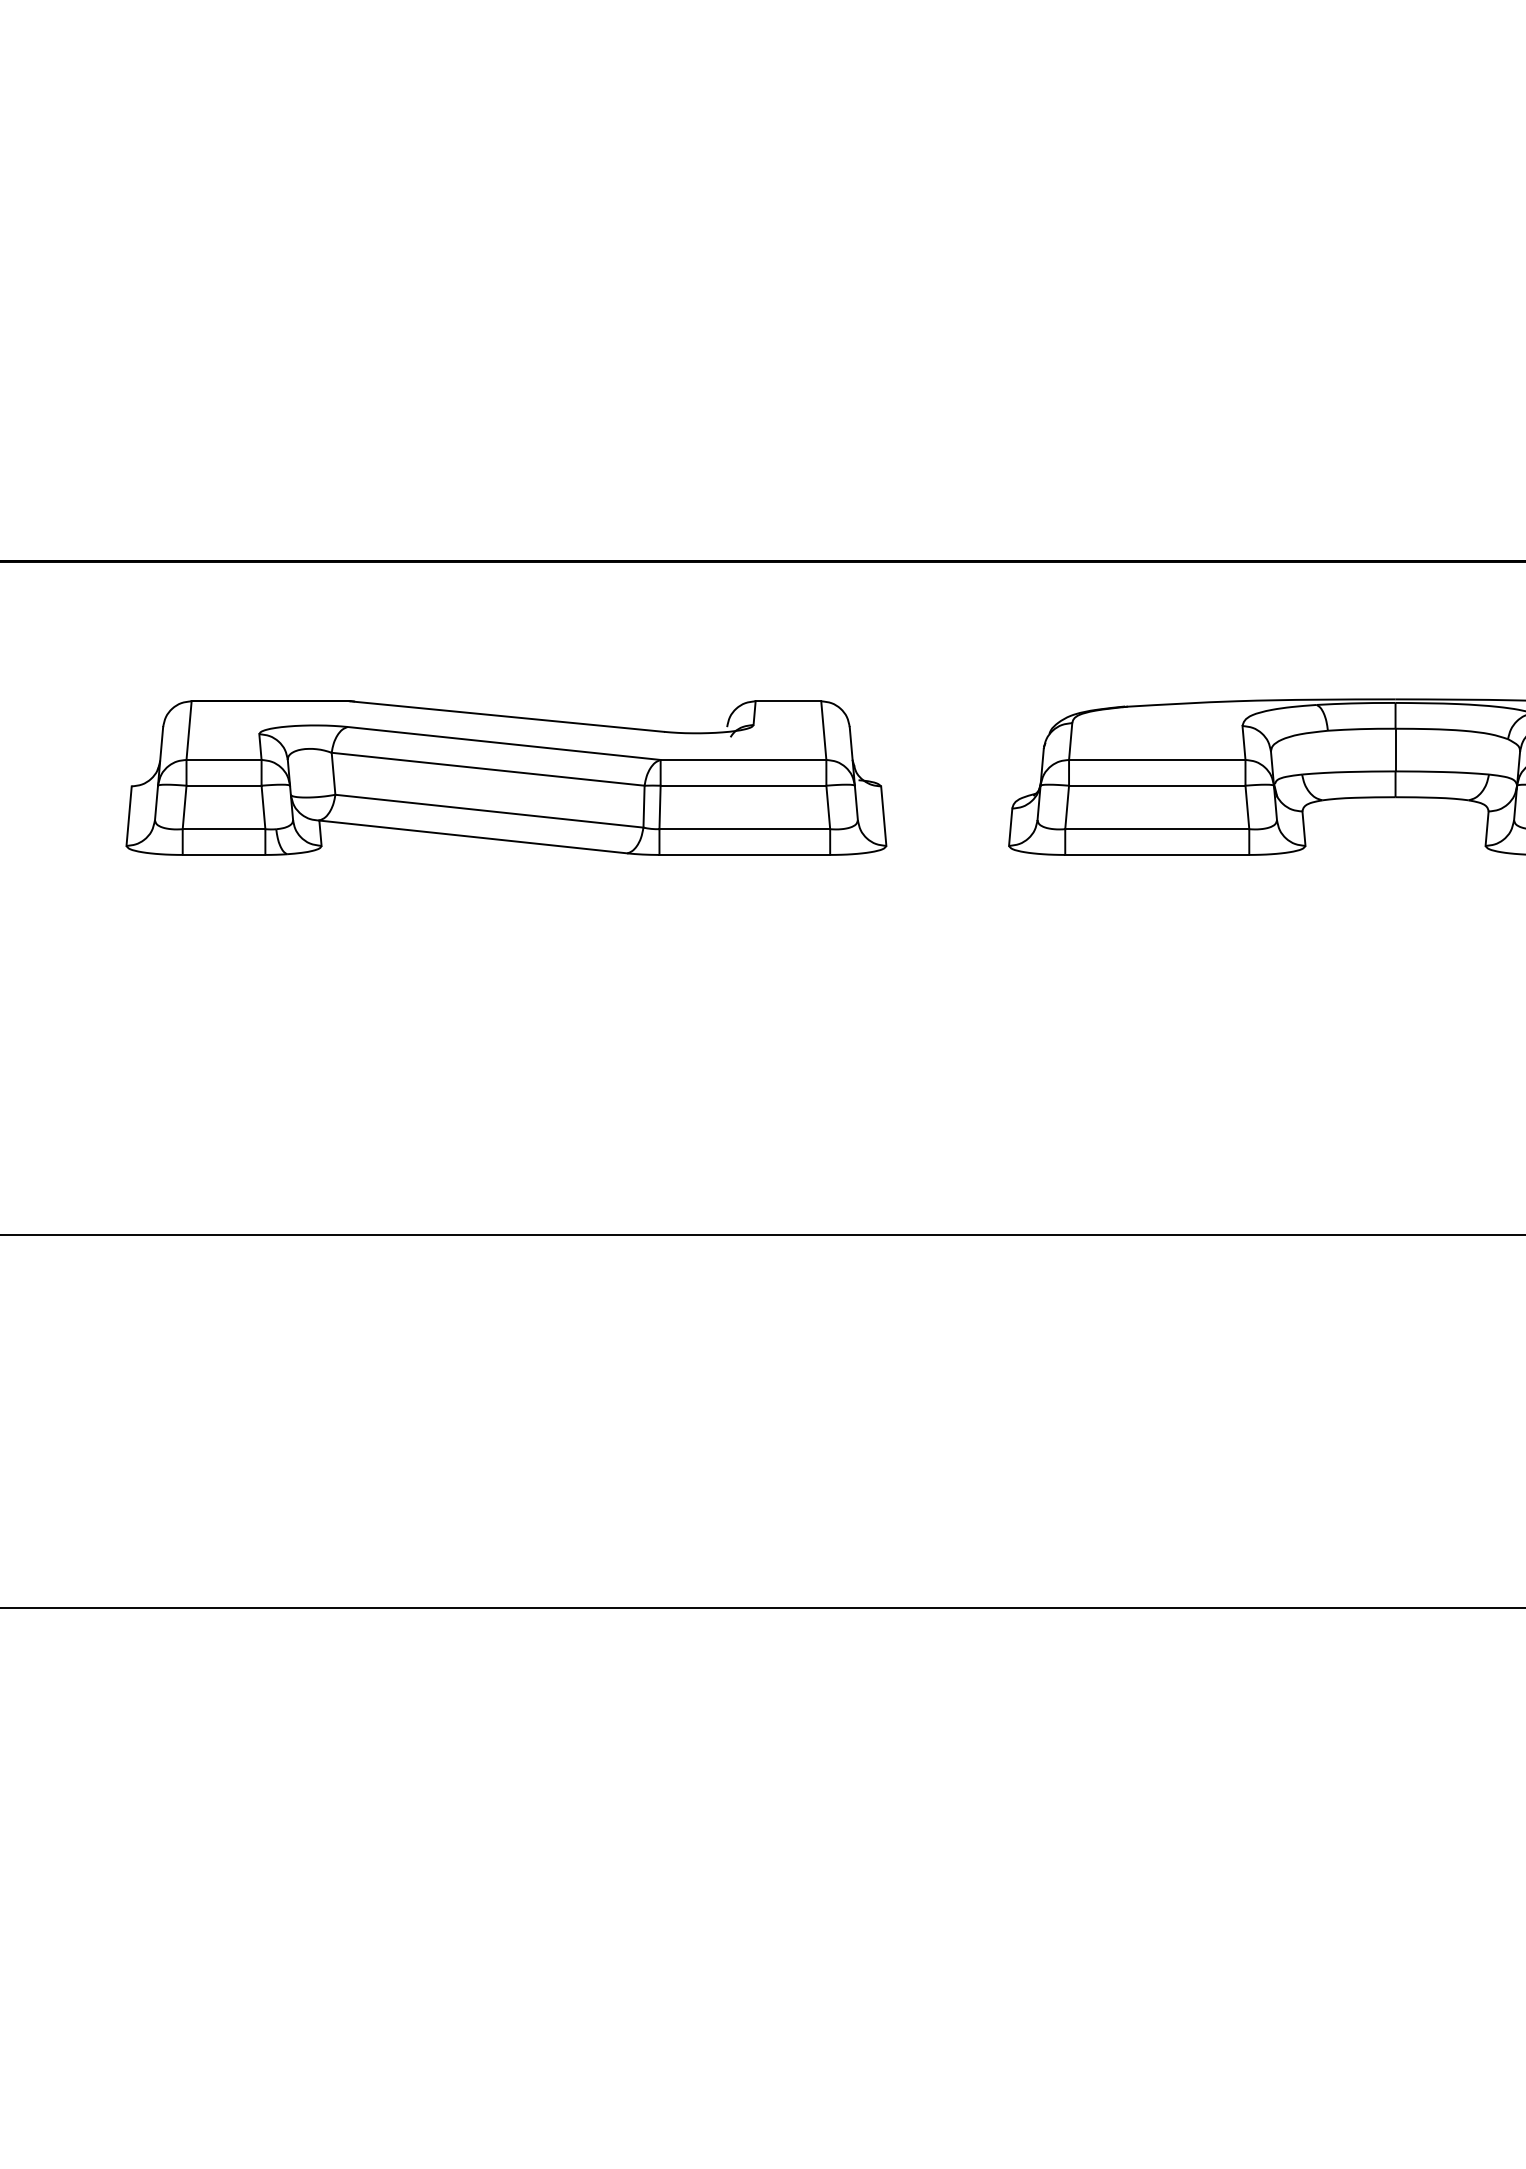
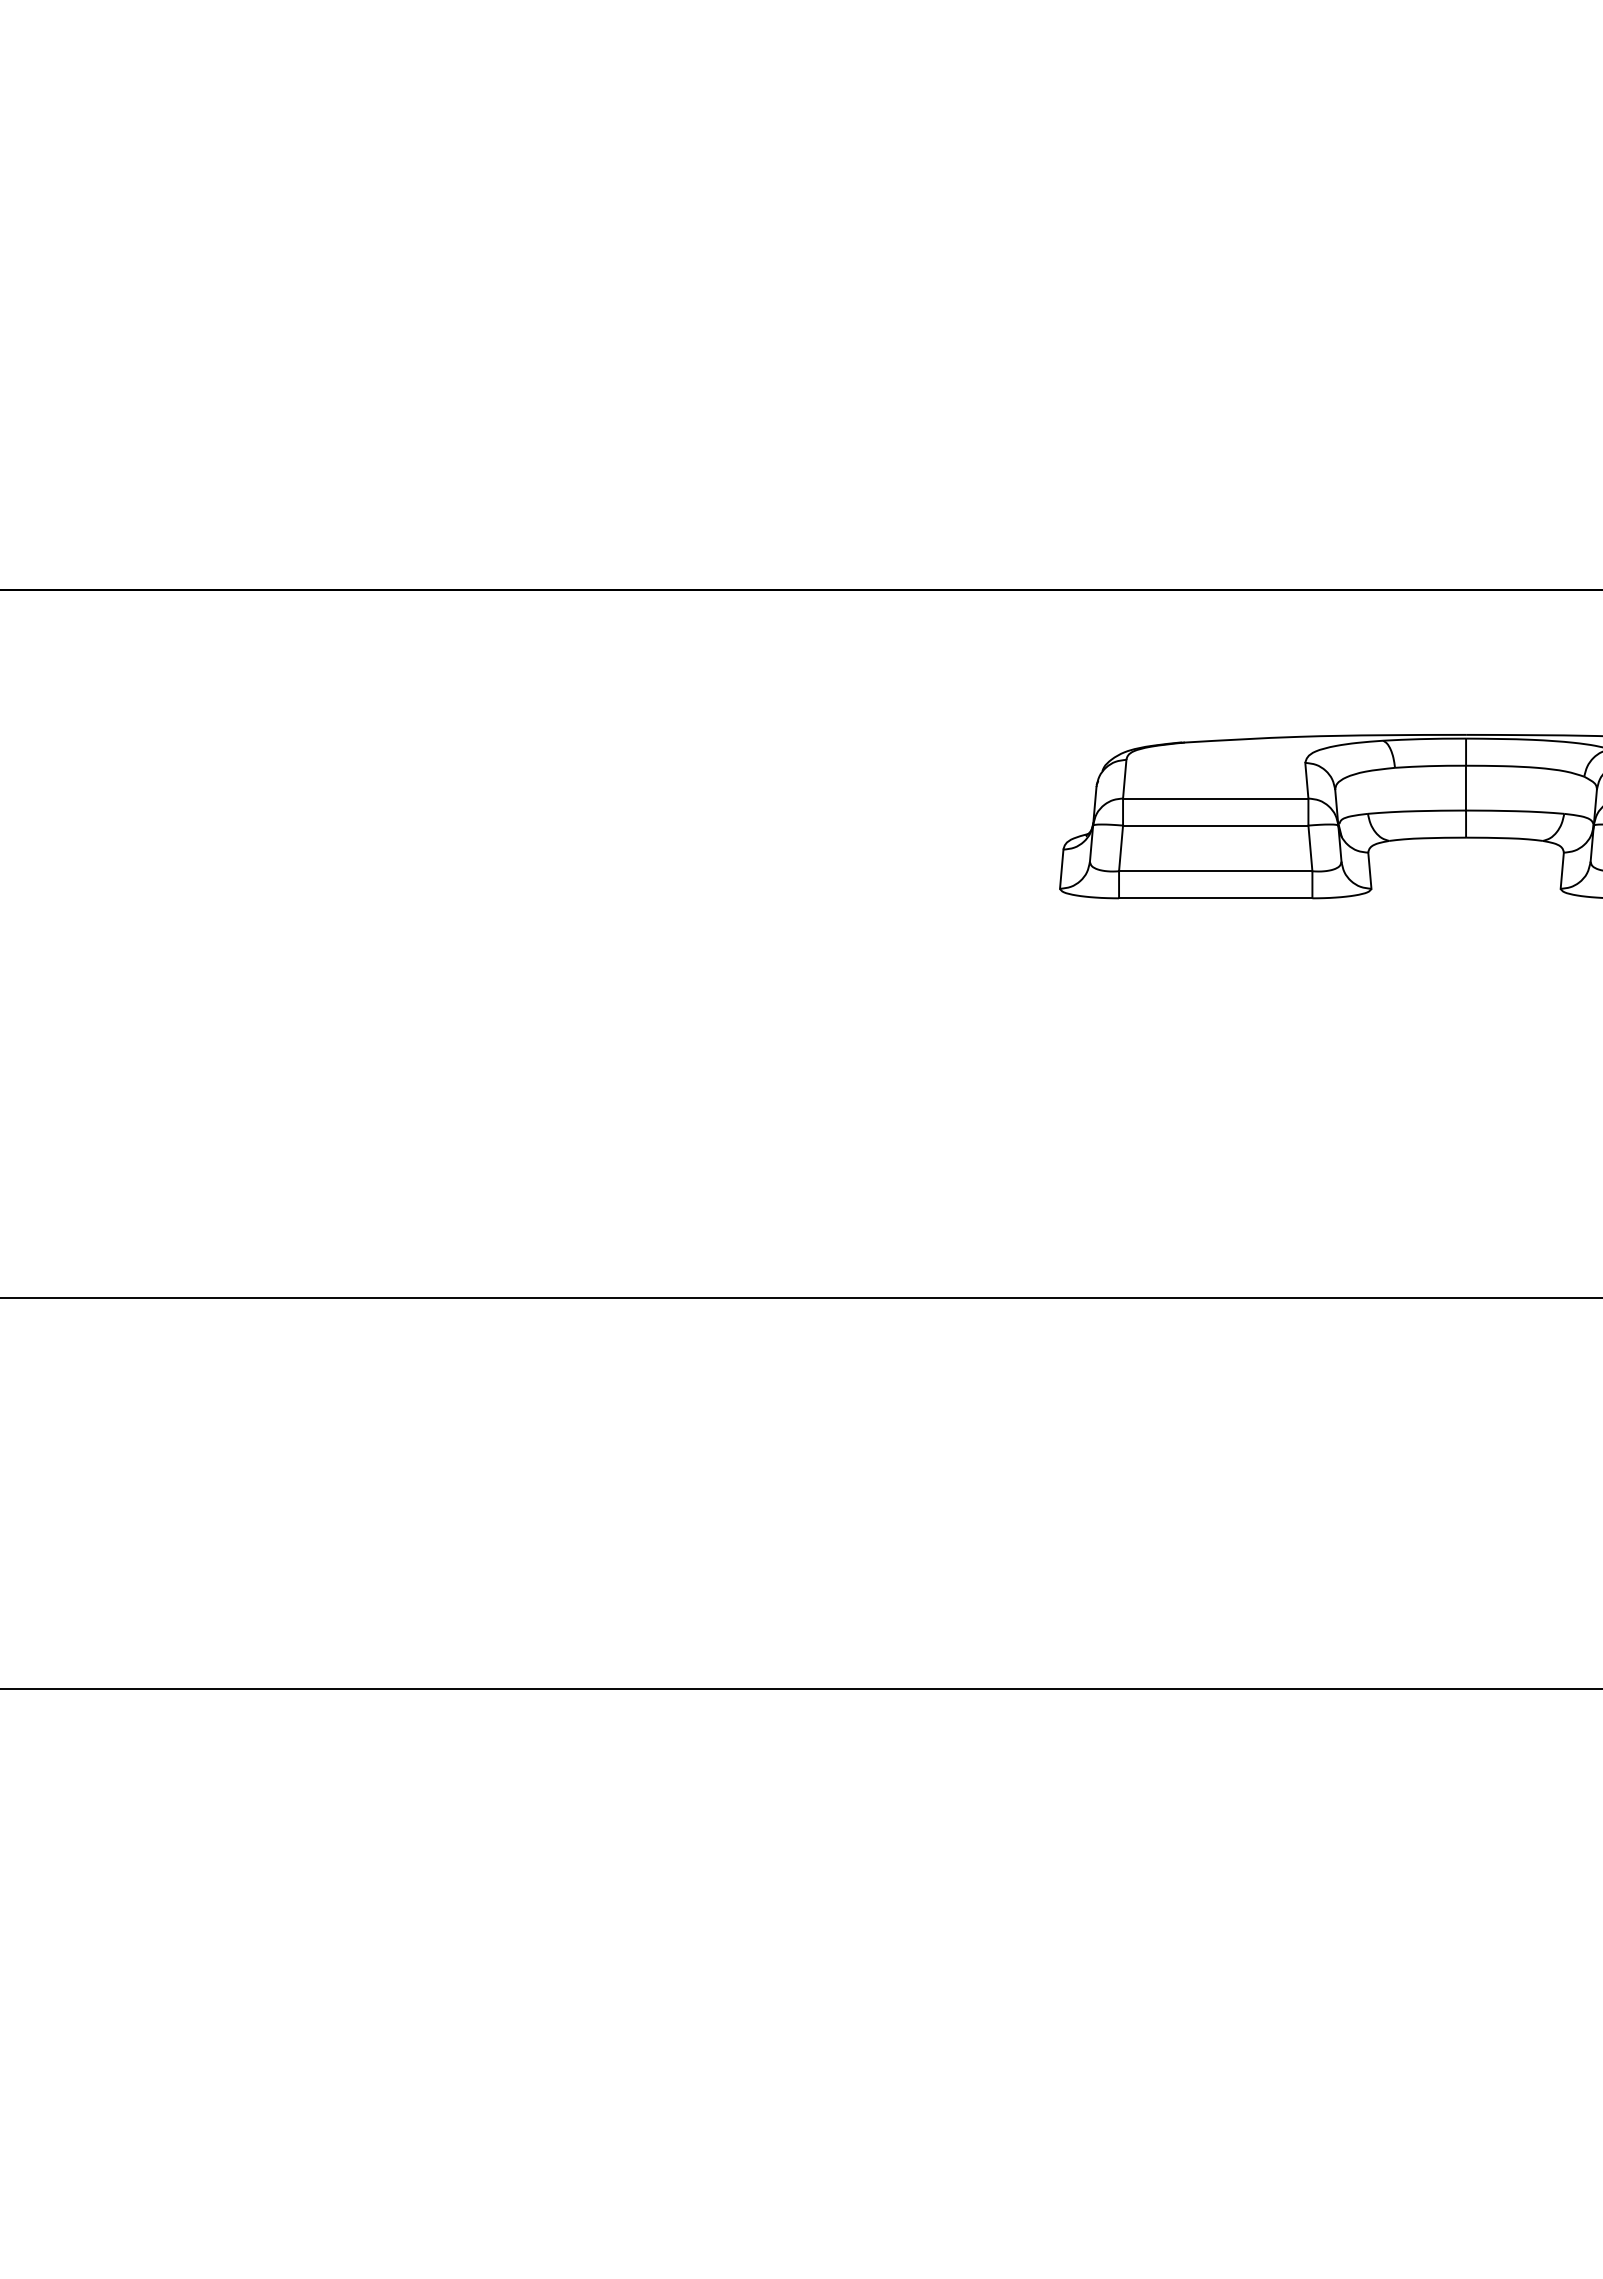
part: (506, 778) -> (531, 817), removed

